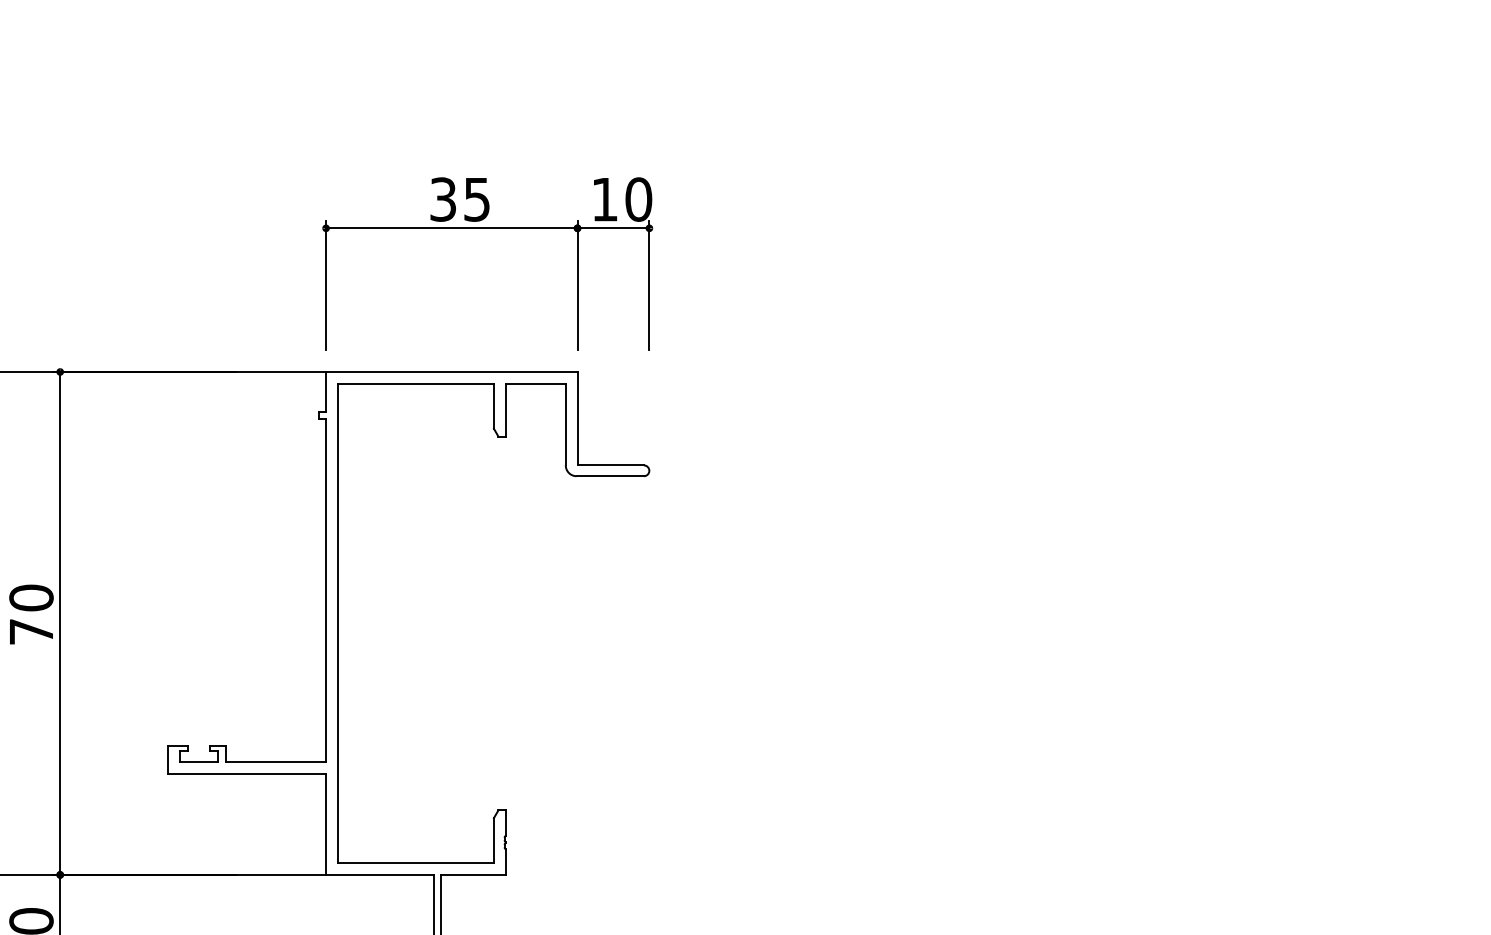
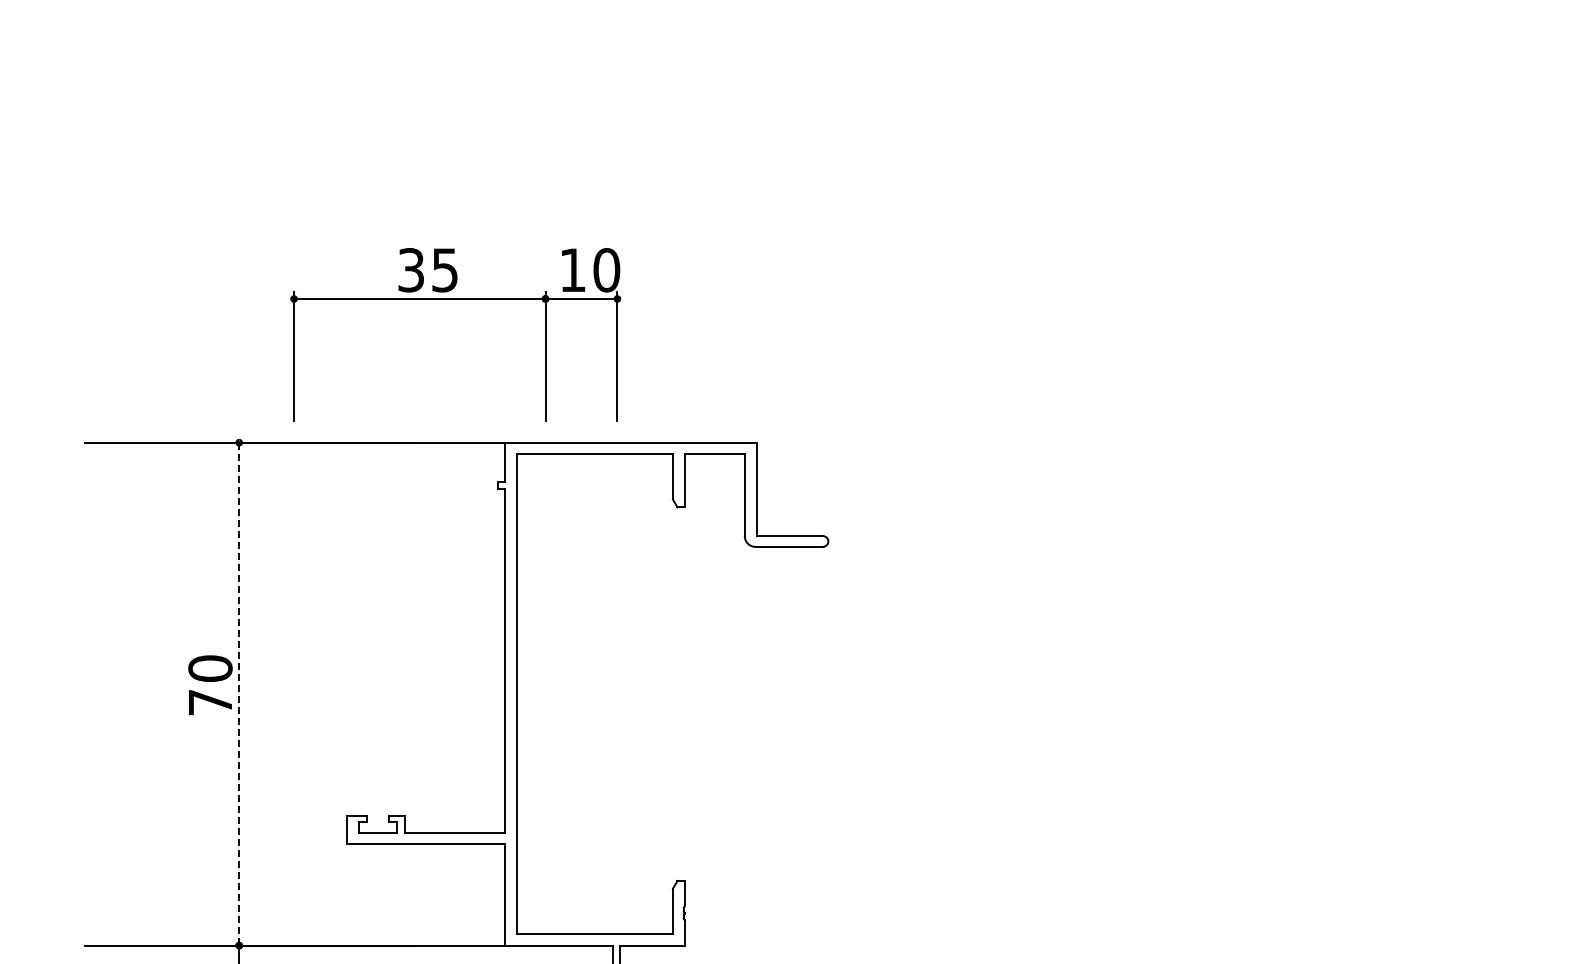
part: (487, 228) -> (455, 299), moved
line: (60, 623) -> (239, 694), solid -> dashed

